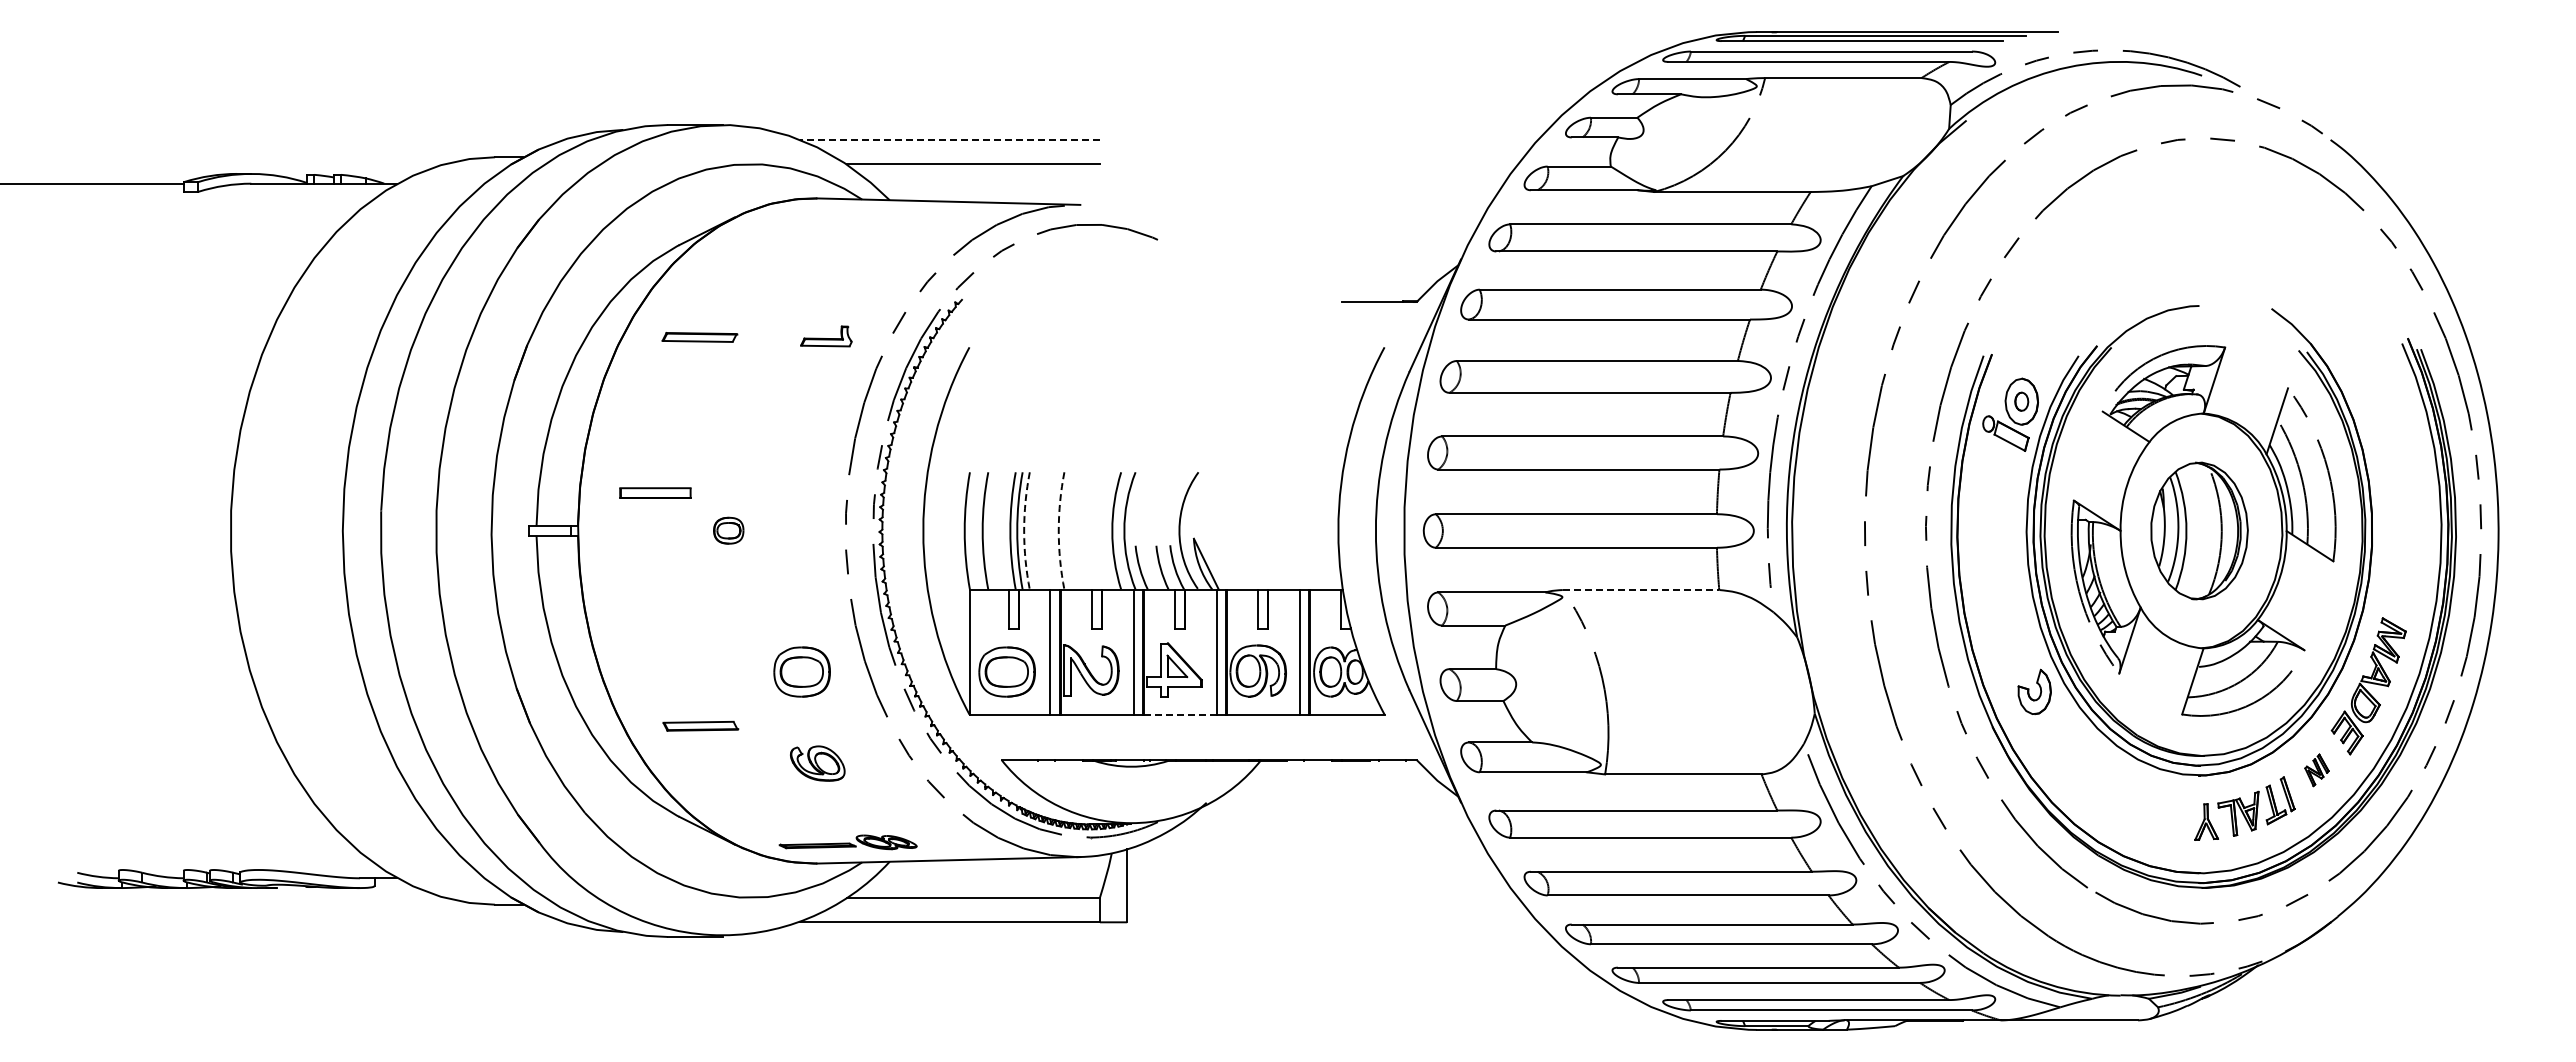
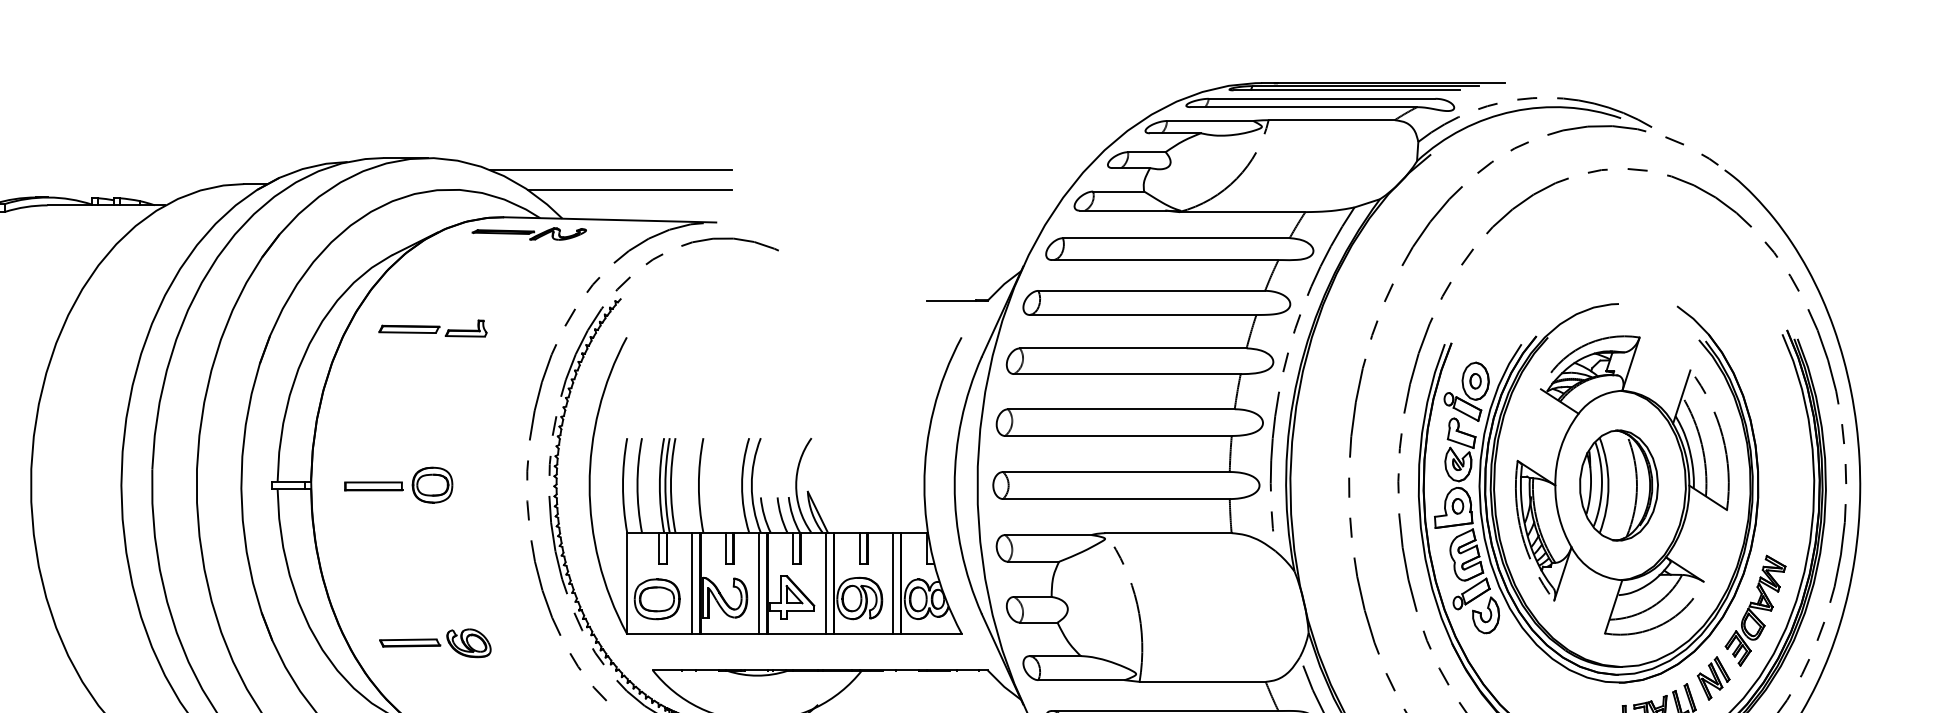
line: (949, 139) -> (610, 169), dashed -> solid
part: (848, 219) -> (529, 234), added
part: (826, 336) -> (466, 328), moved
part: (655, 492) -> (373, 485), moved
part: (728, 530) -> (432, 485), size x1.67
arc: (1024, 531) -> (671, 485), dashed -> solid
arc: (1058, 531) -> (698, 485), dashed -> solid
part: (2005, 566) -> (1462, 514), added
line: (1641, 590) -> (1168, 533), dashed -> solid
part: (801, 671) -> (491, 598), removed
line: (1179, 714) -> (796, 633), dashed -> solid
part: (817, 763) -> (468, 643), moved
part: (2316, 770) -> (1713, 678), size x1.67

